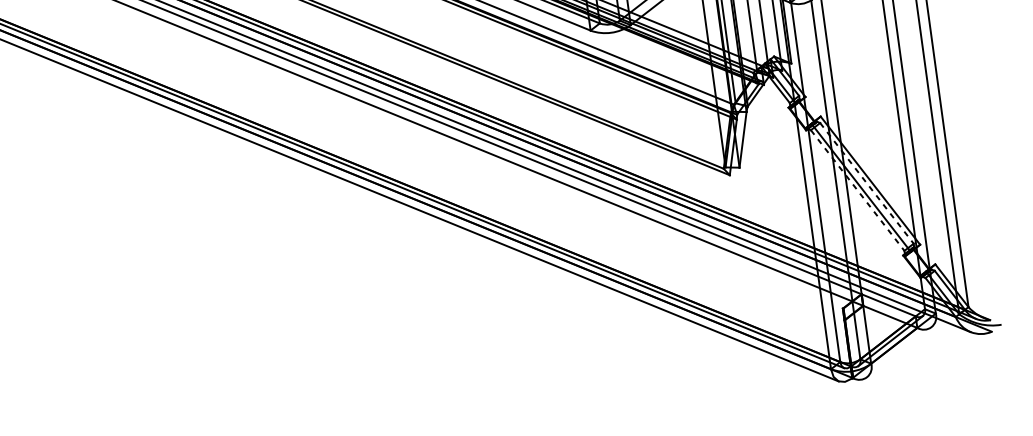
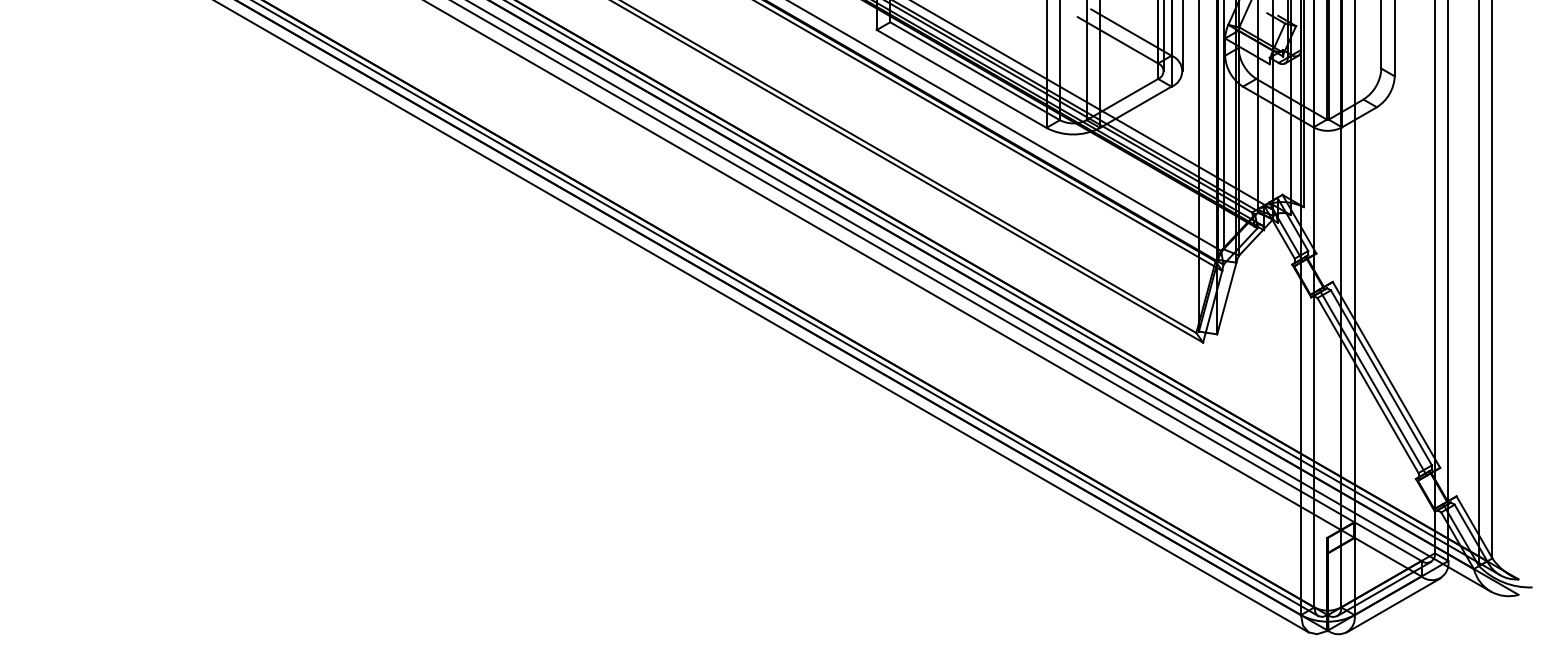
line: (867, 183) -> (1381, 378), dashed -> solid
line: (858, 191) -> (1368, 386), dashed -> solid
line: (899, 352) -> (1393, 605), added

